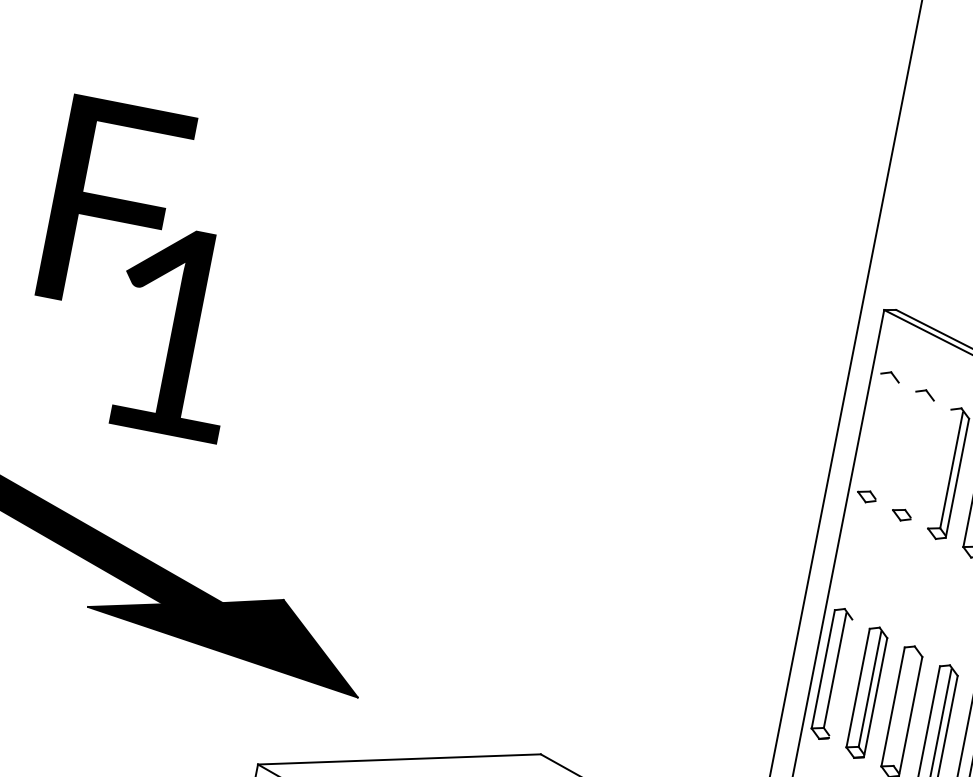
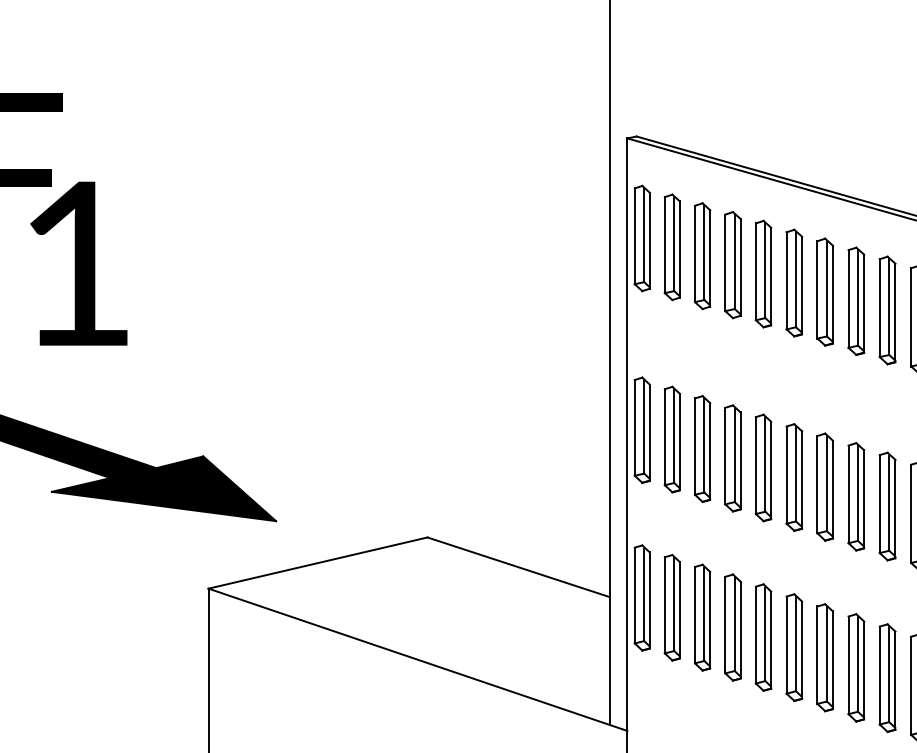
line: (869, 432) -> (634, 236), added
line: (881, 434) -> (644, 235), added
line: (886, 441) -> (649, 240), added
line: (904, 451) -> (664, 245), added
line: (916, 452) -> (674, 244), added
line: (921, 459) -> (679, 249), added
line: (940, 468) -> (695, 253), added
line: (840, 678) -> (649, 432), added
line: (905, 707) -> (704, 445), added

